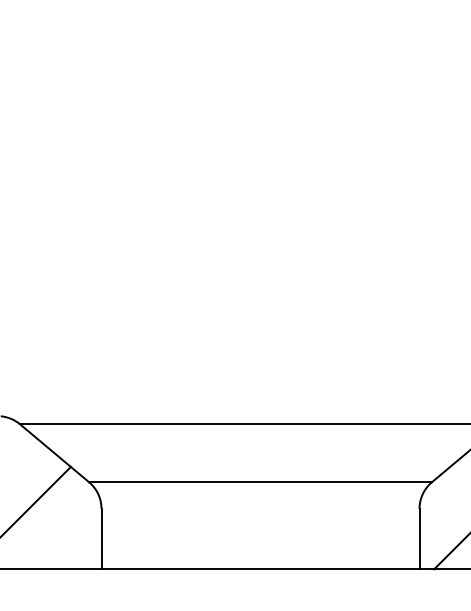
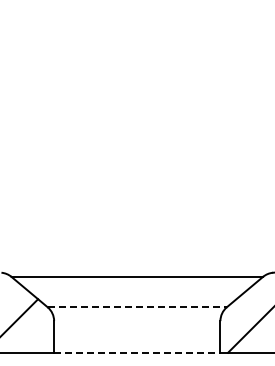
line: (260, 482) -> (137, 307), solid -> dashed
line: (260, 568) -> (137, 352), solid -> dashed

